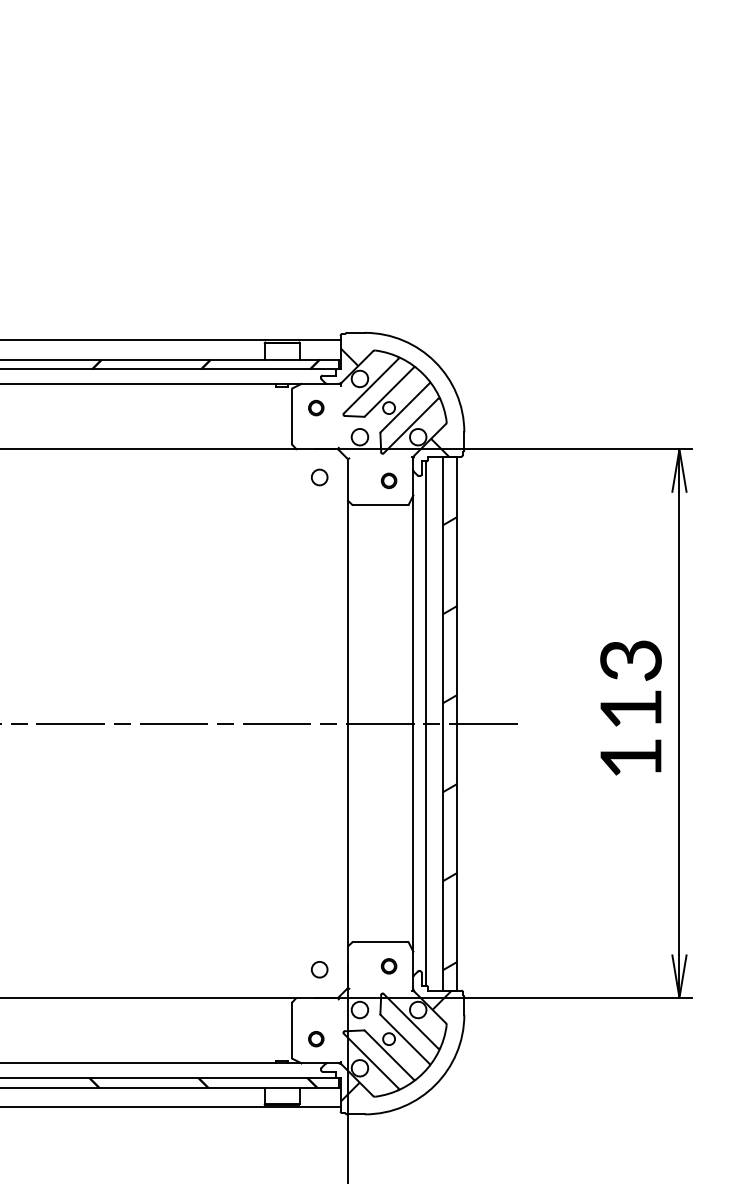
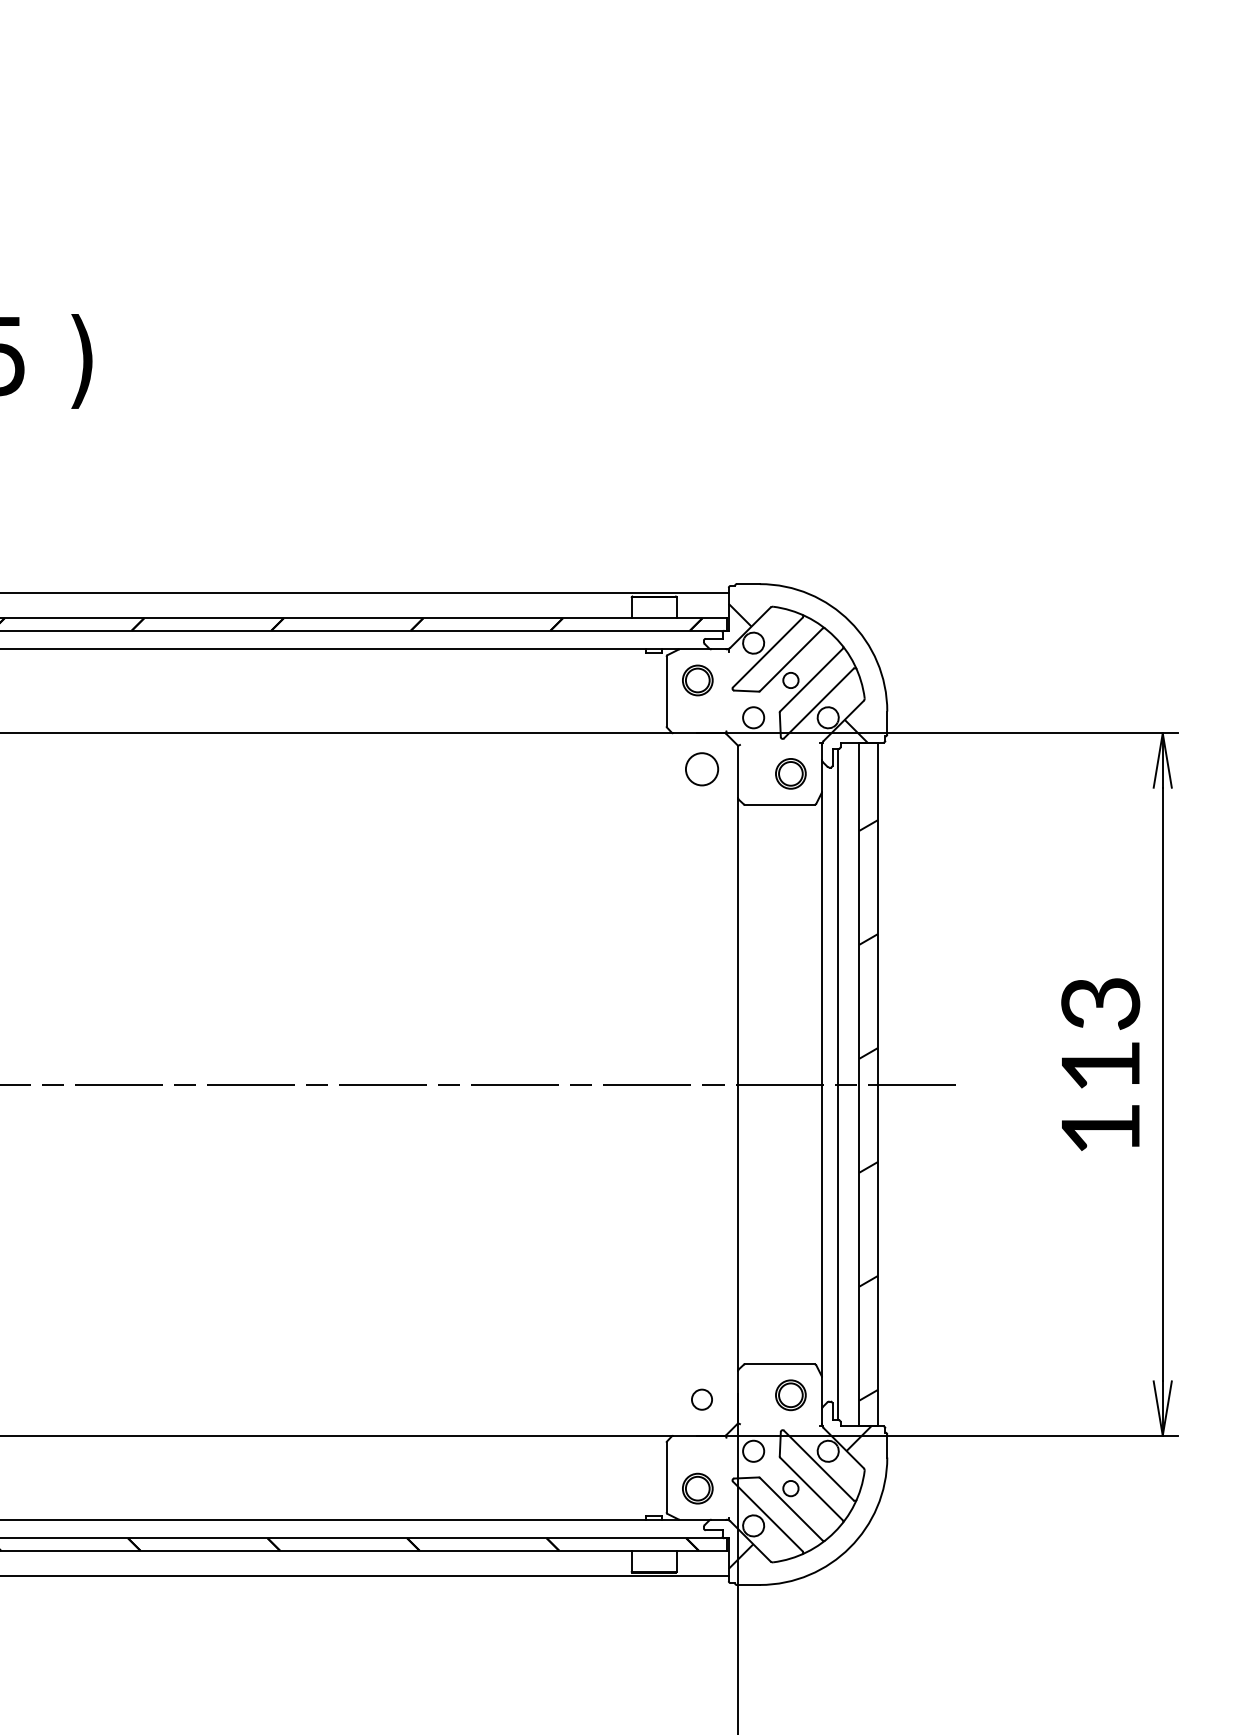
part: (316, 408) -> (697, 680), size x1.6
circle: (319, 477) -> (701, 769), size x1.6
part: (388, 480) -> (790, 773), size x1.6
part: (388, 966) -> (790, 1395), size x1.6
part: (316, 1039) -> (697, 1488), size x1.6

